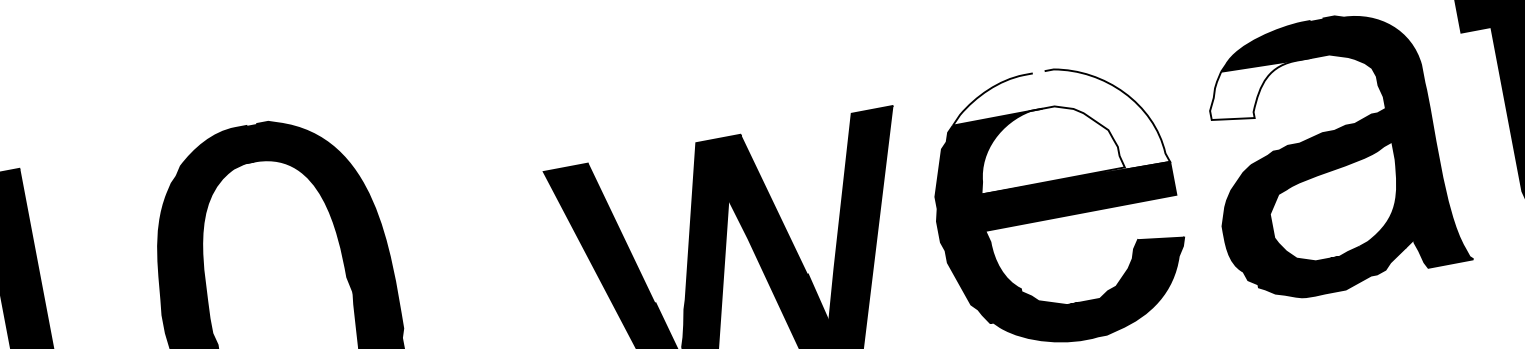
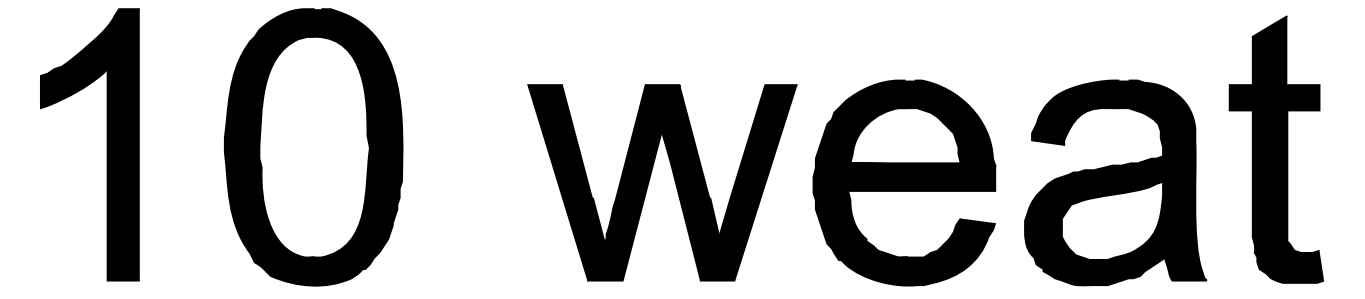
fill: (1261, 89) -> (1073, 124), added
fill: (1057, 125) -> (916, 122), added

